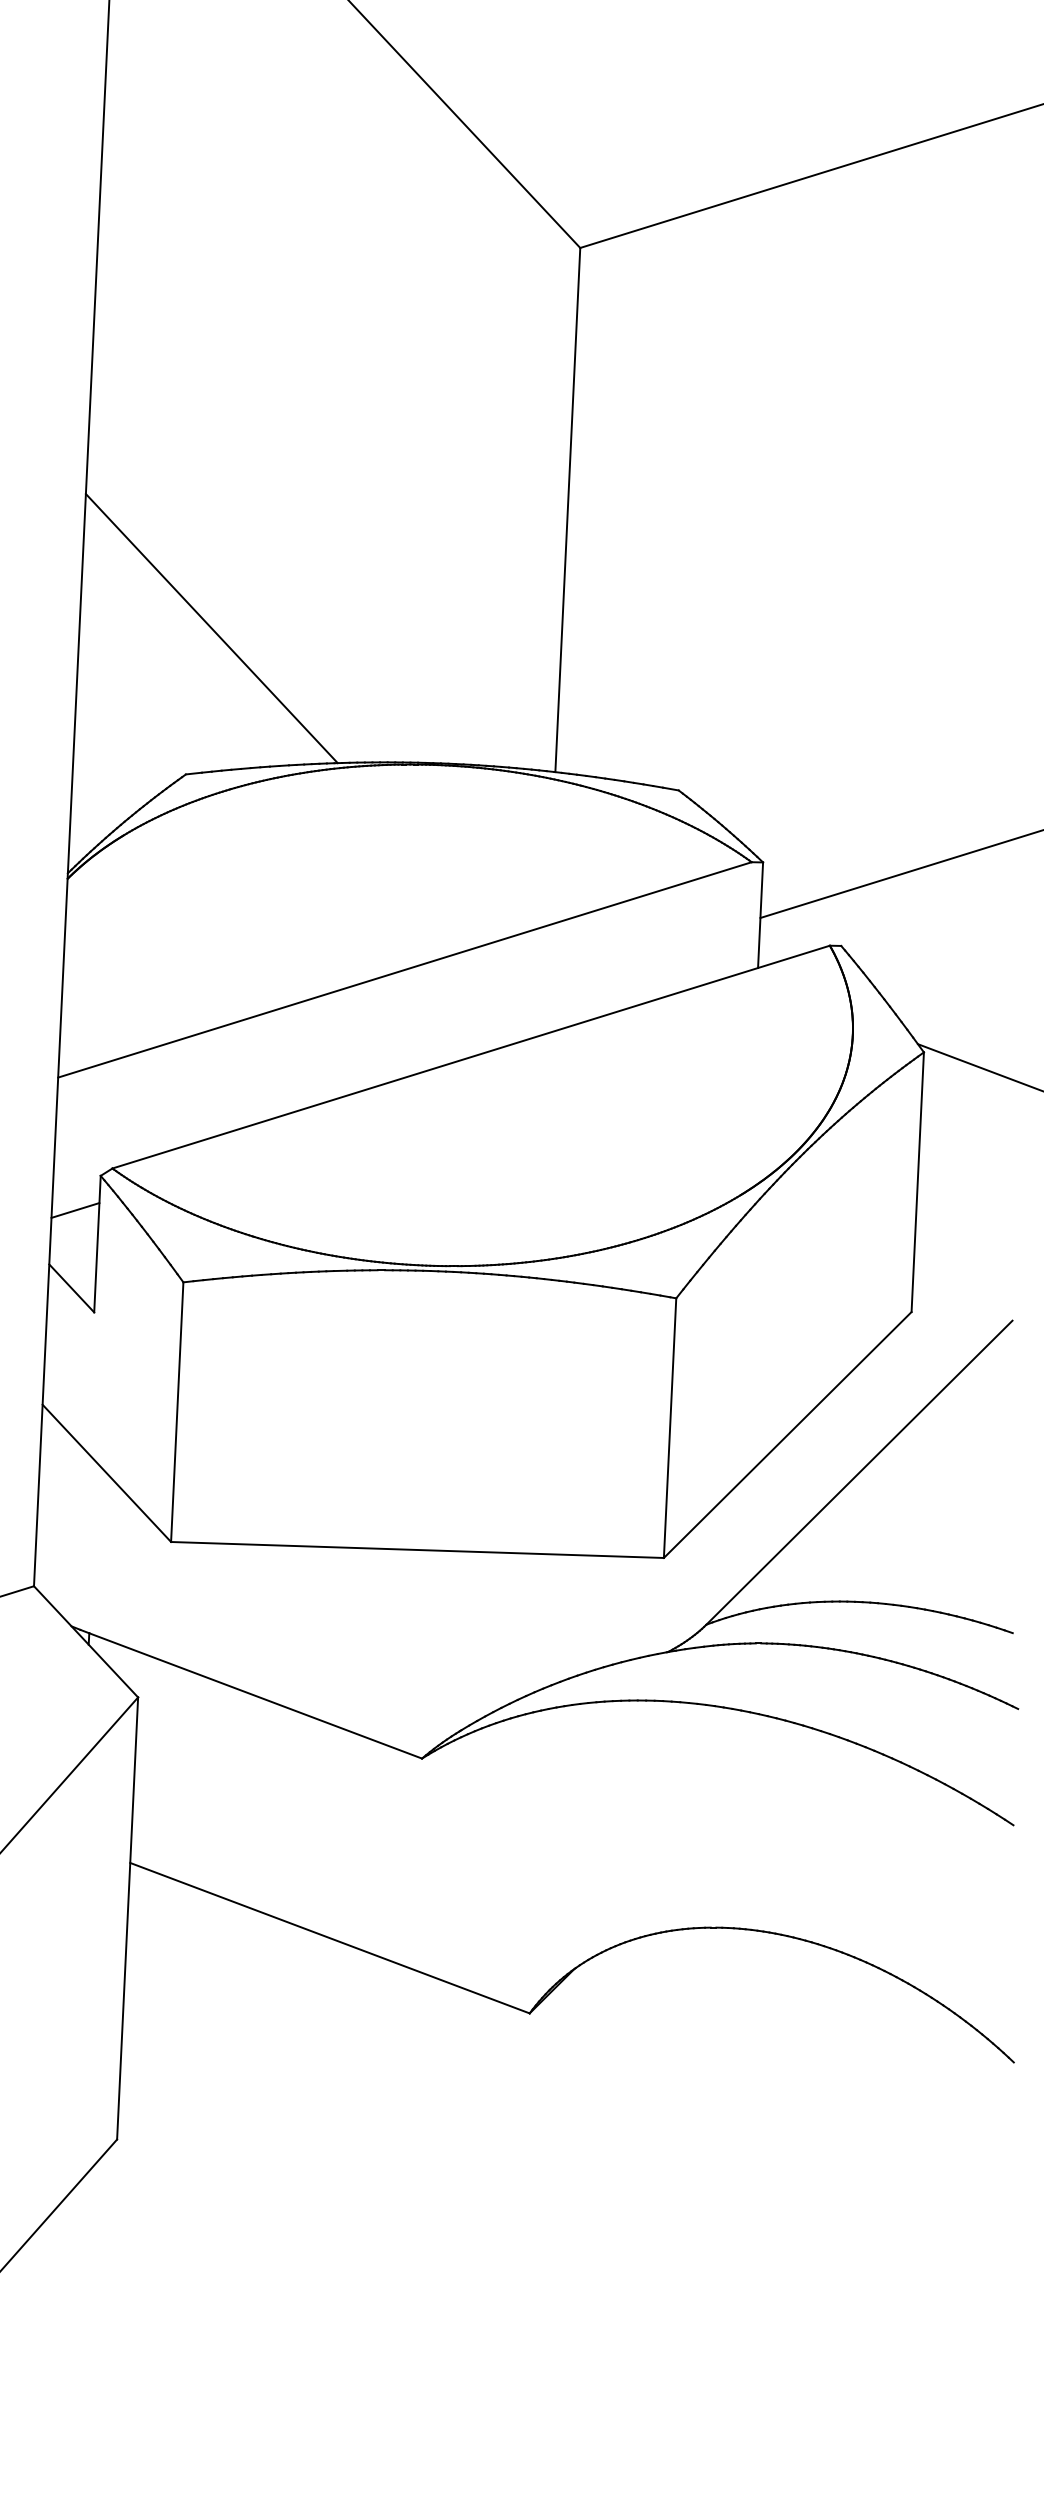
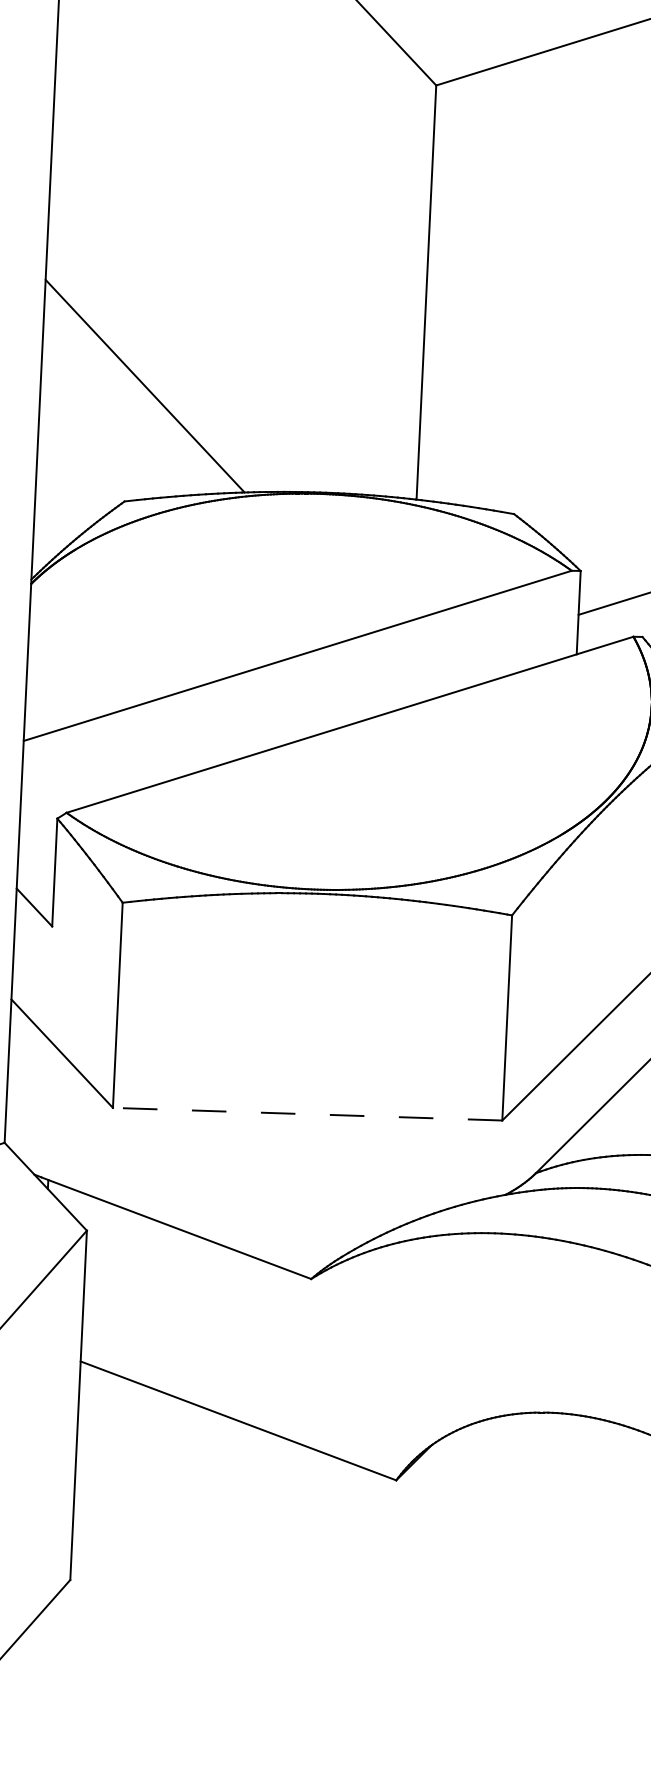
line: (75, 1210) -> (37, 845), removed
line: (417, 1549) -> (307, 1113), solid -> dashed

